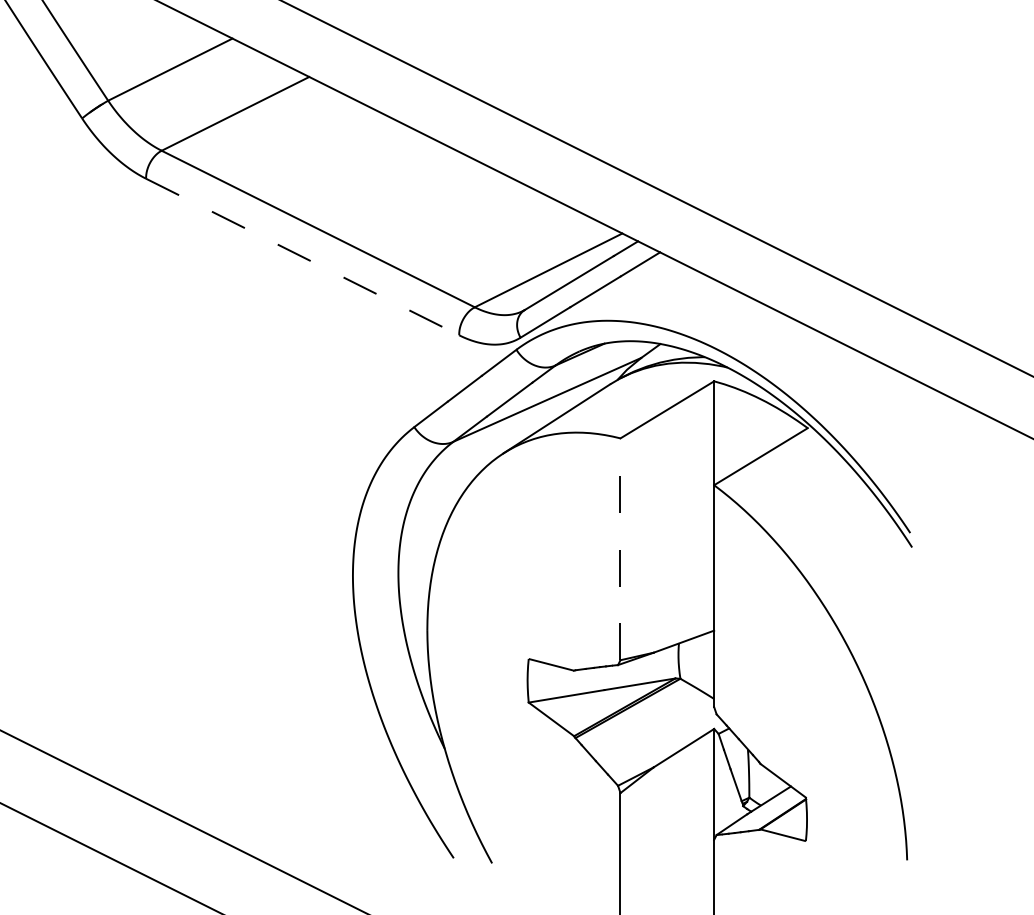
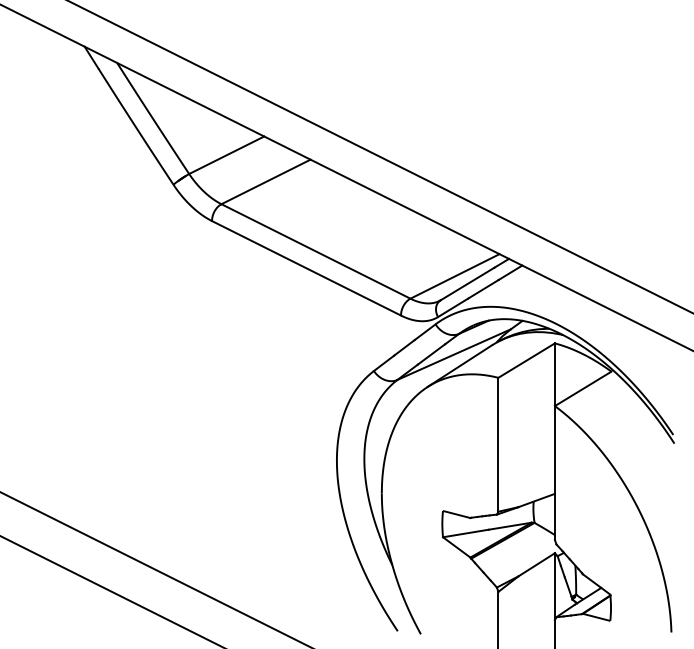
line: (302, 257) -> (306, 268), dashed -> solid
line: (620, 548) -> (498, 444), dashed -> solid

